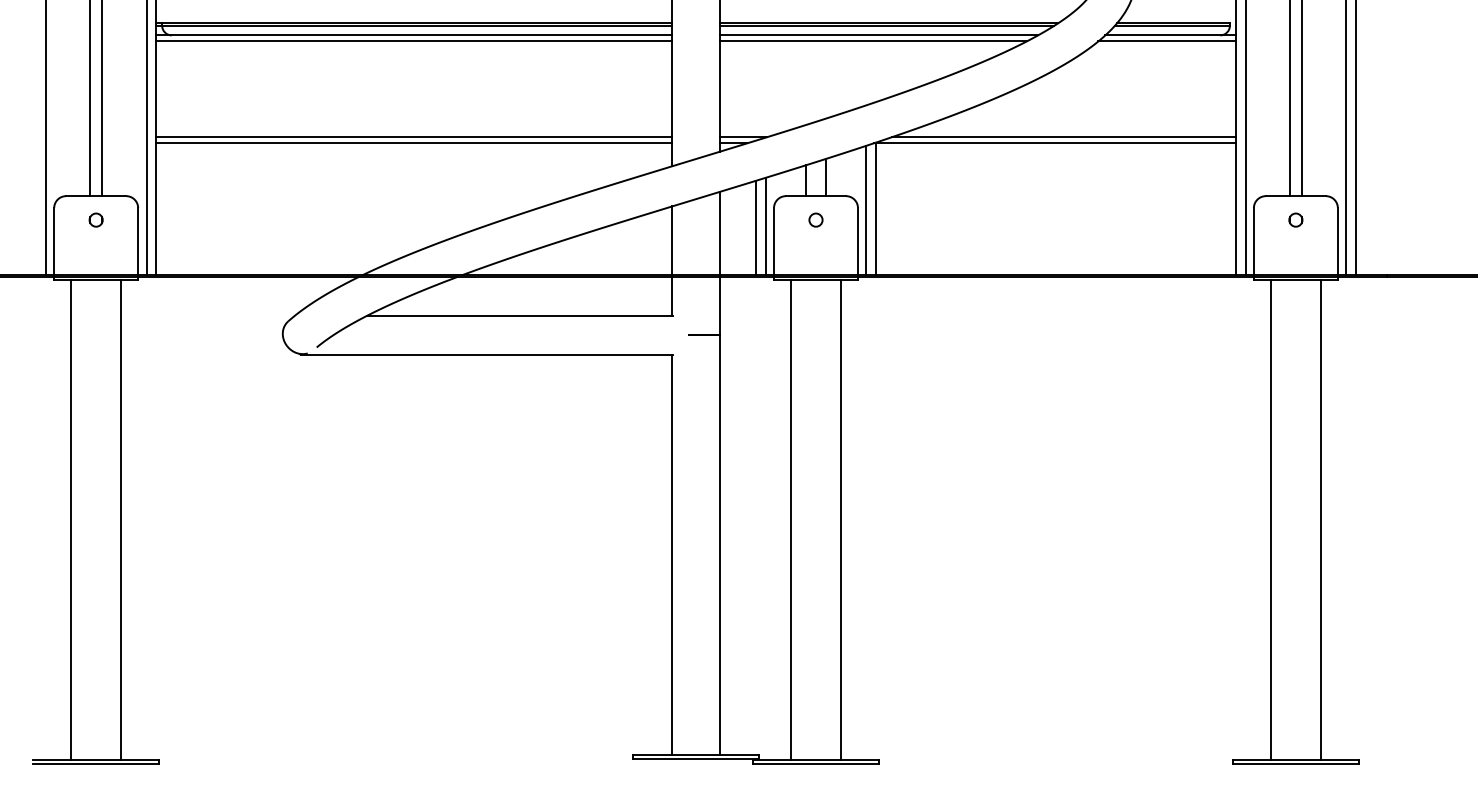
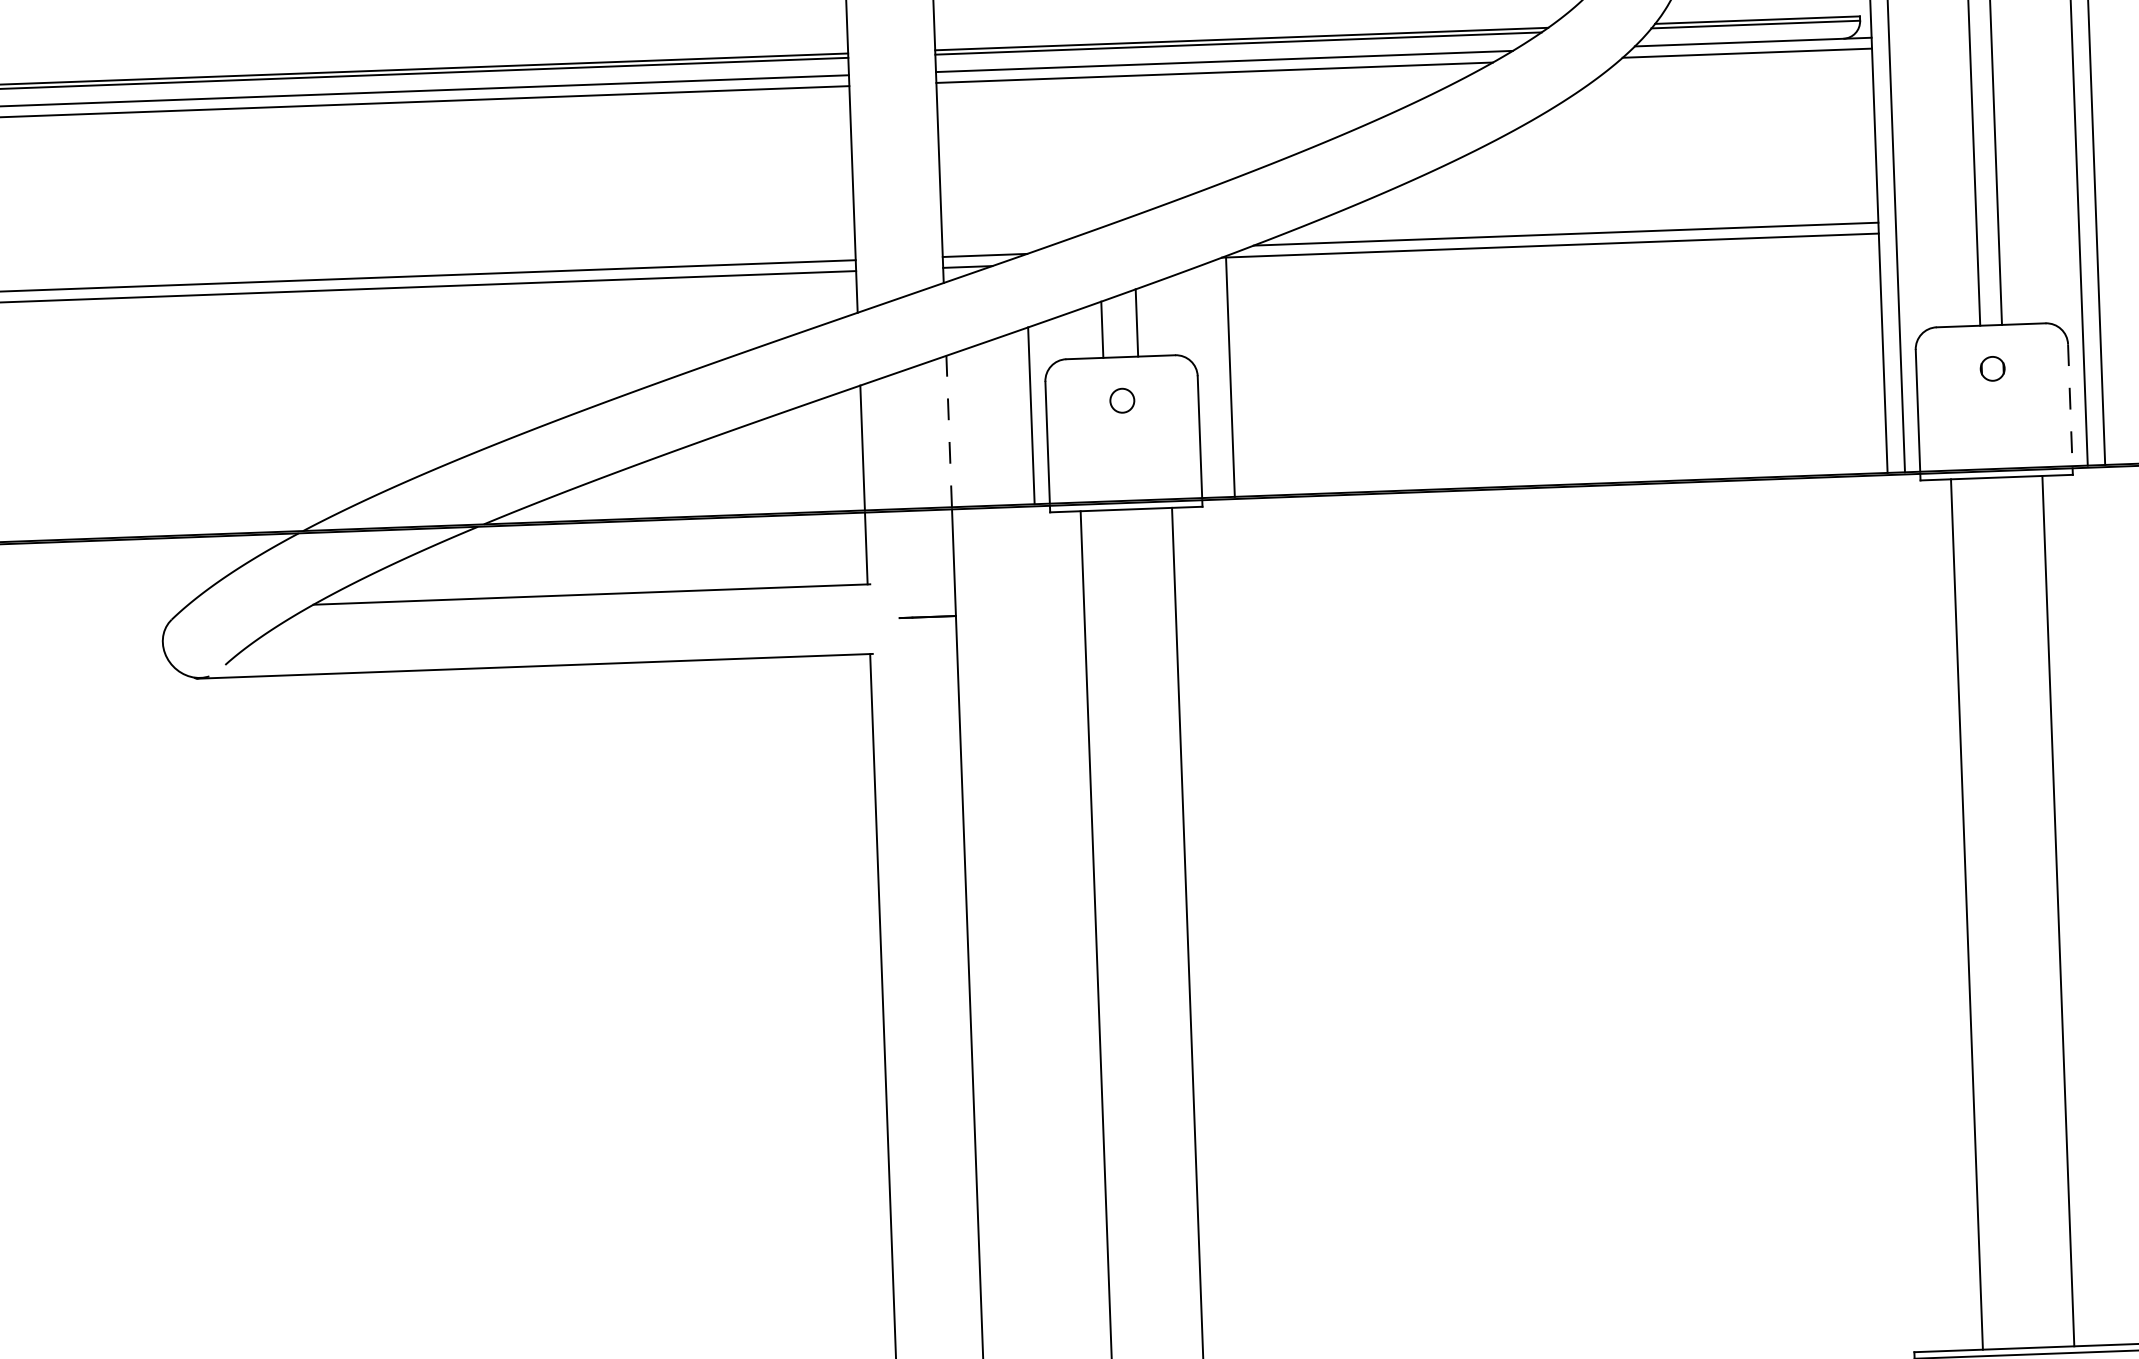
line: (866, 210) -> (1213, 379), removed
line: (756, 227) -> (1014, 418), removed
line: (720, 233) -> (950, 431), solid -> dashed
line: (1337, 241) -> (2069, 404), solid -> dashed

